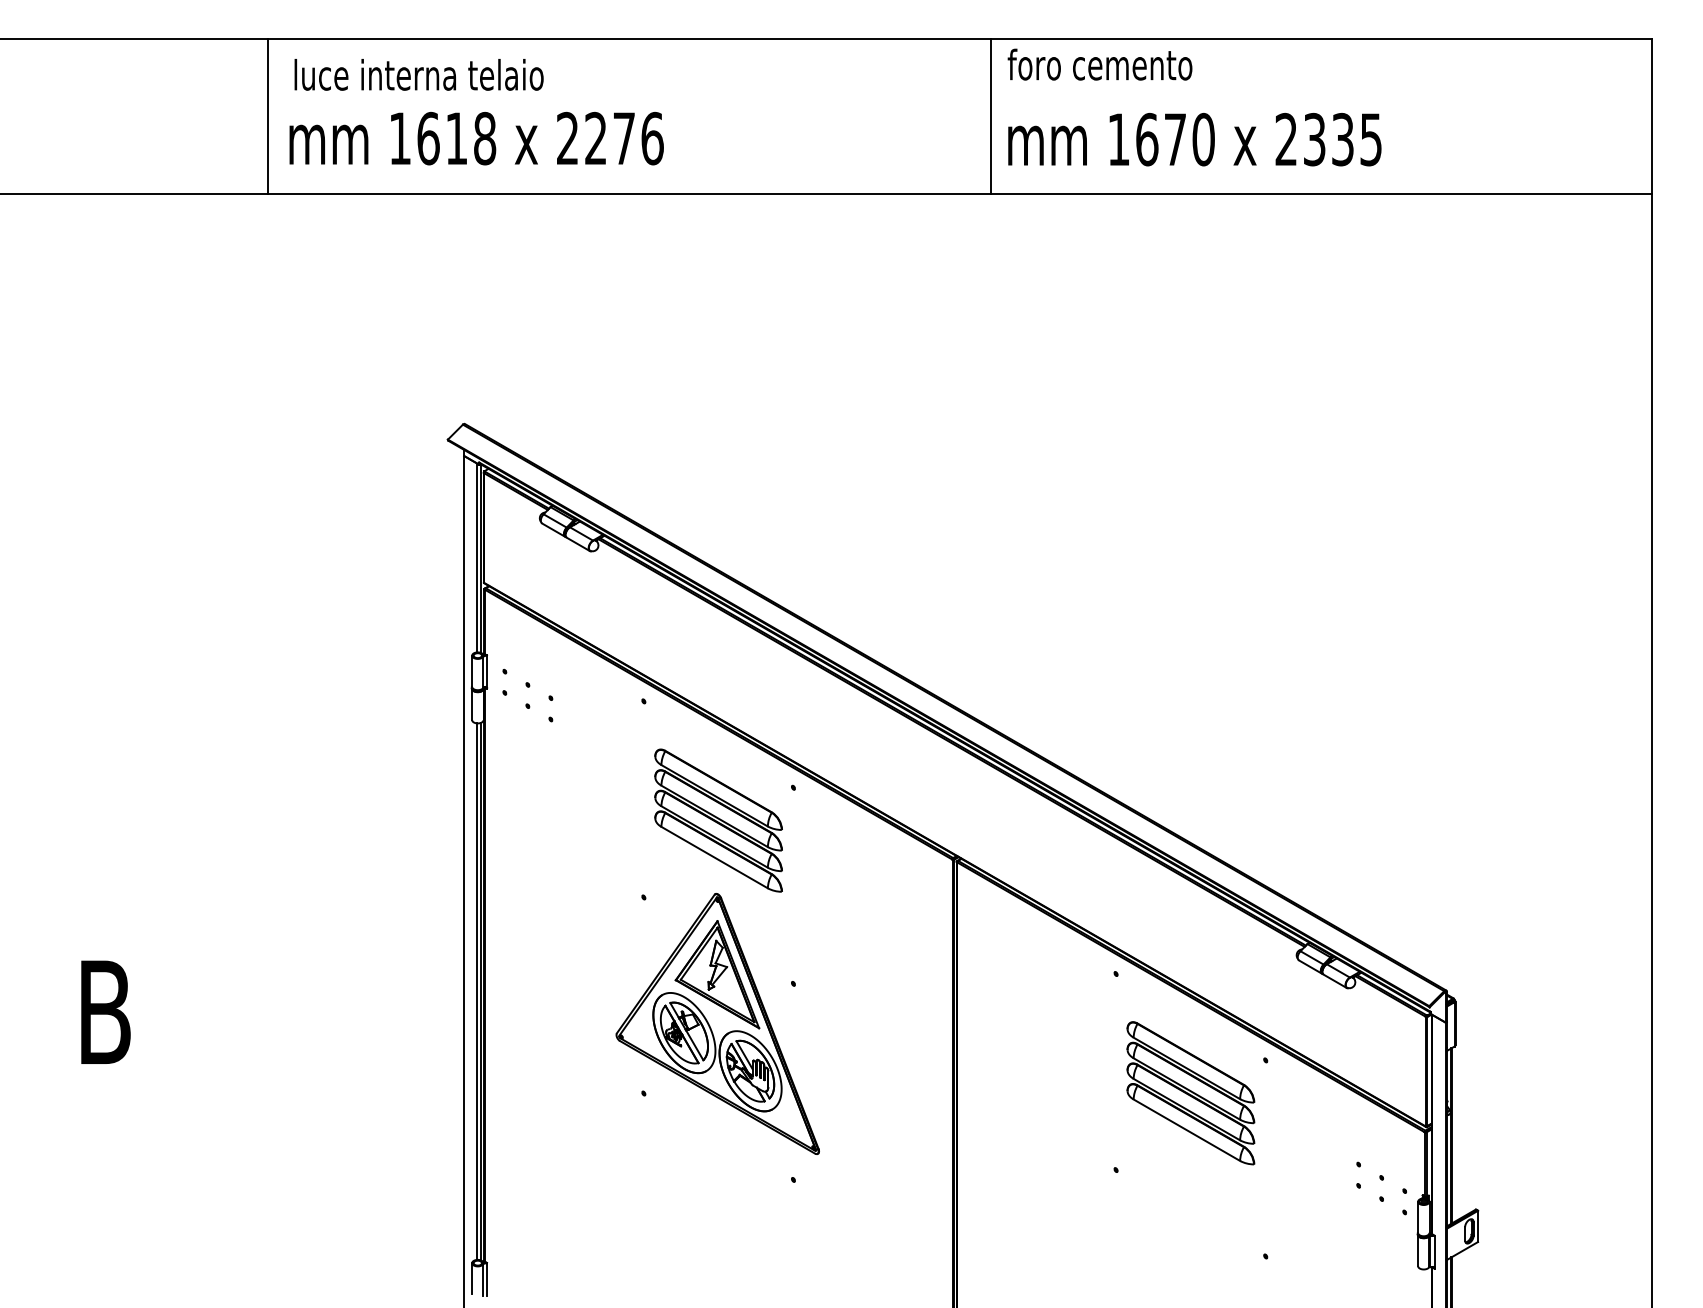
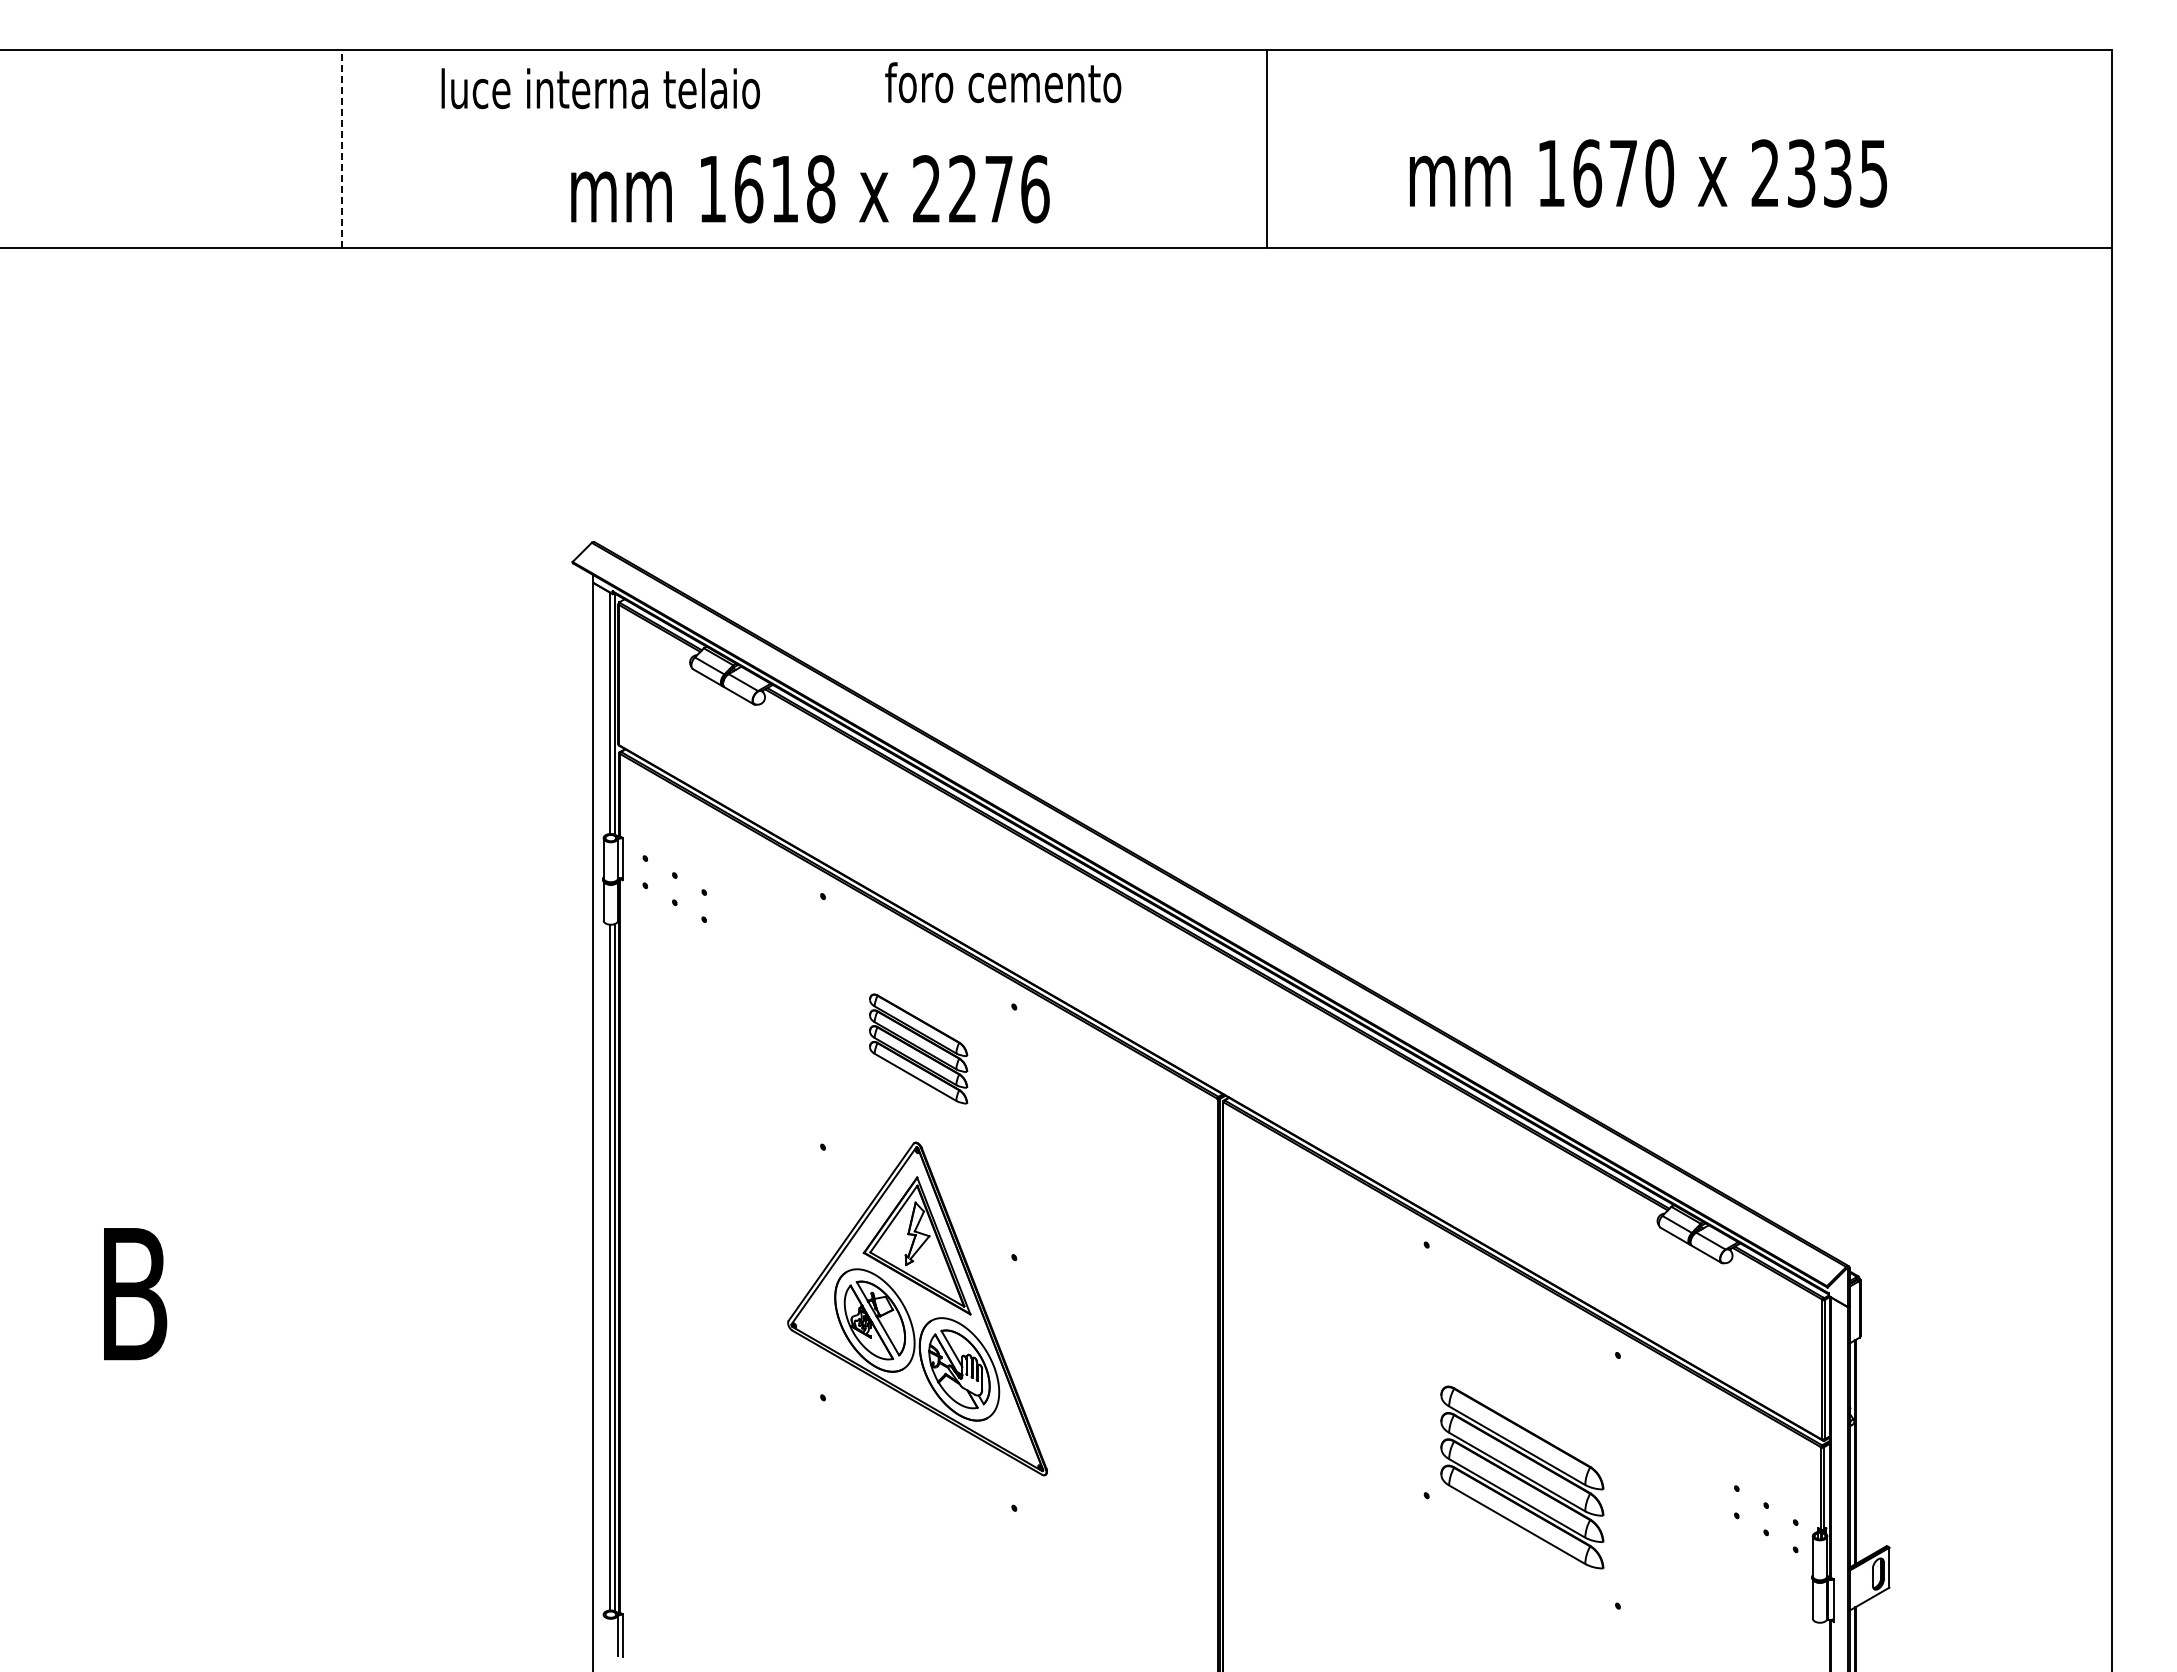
text: (1100, 64) -> (1003, 82), moved
text: (418, 74) -> (600, 88), moved
line: (267, 116) -> (342, 148), solid -> dashed
text: (476, 138) -> (810, 189), moved
text: (1194, 139) -> (1648, 173), moved
part: (718, 820) -> (918, 1048), size x0.6
part: (1191, 1093) -> (1522, 1477), moved
line: (472, 1278) -> (603, 1634), removed

